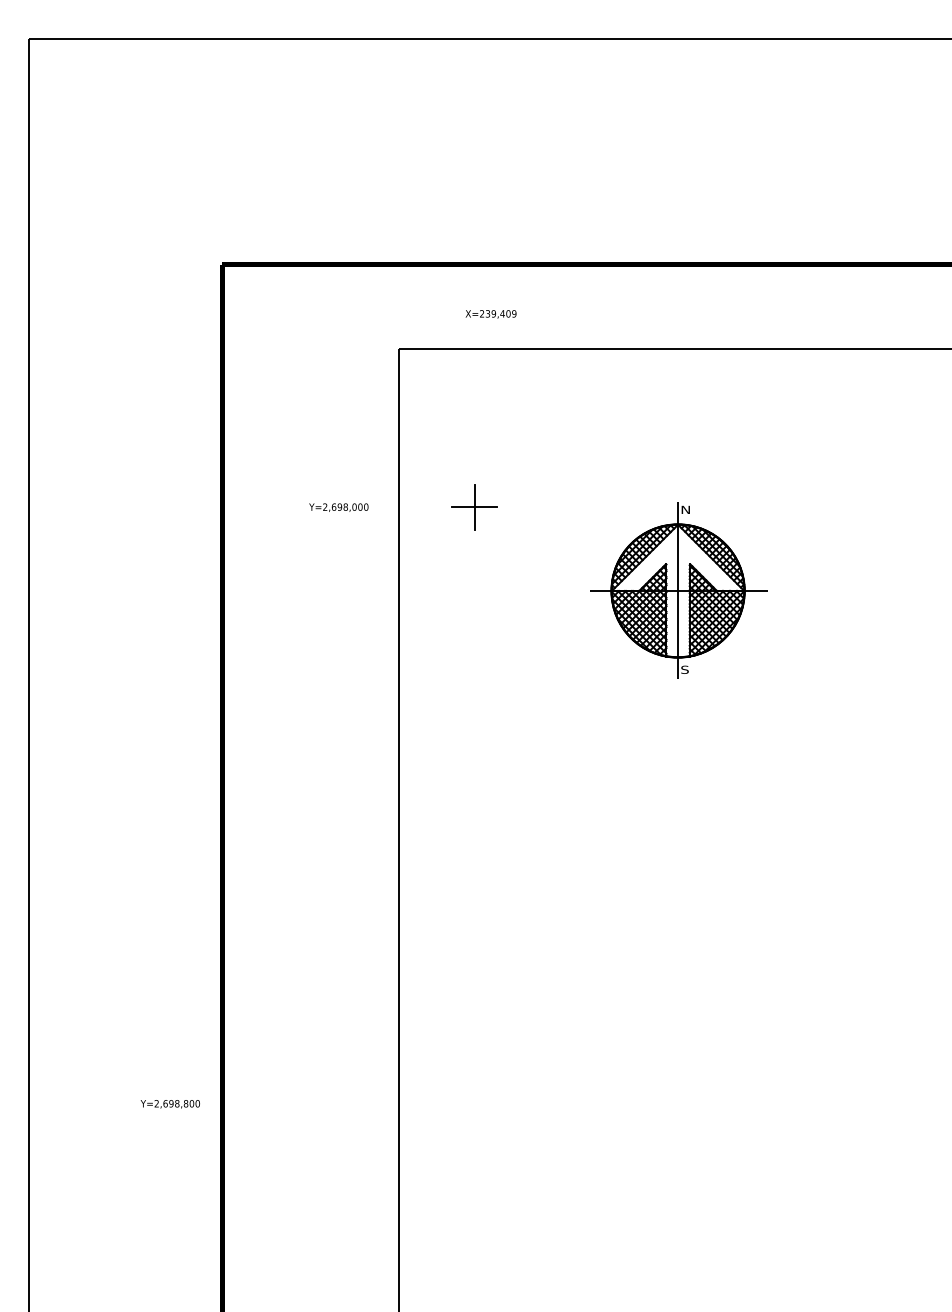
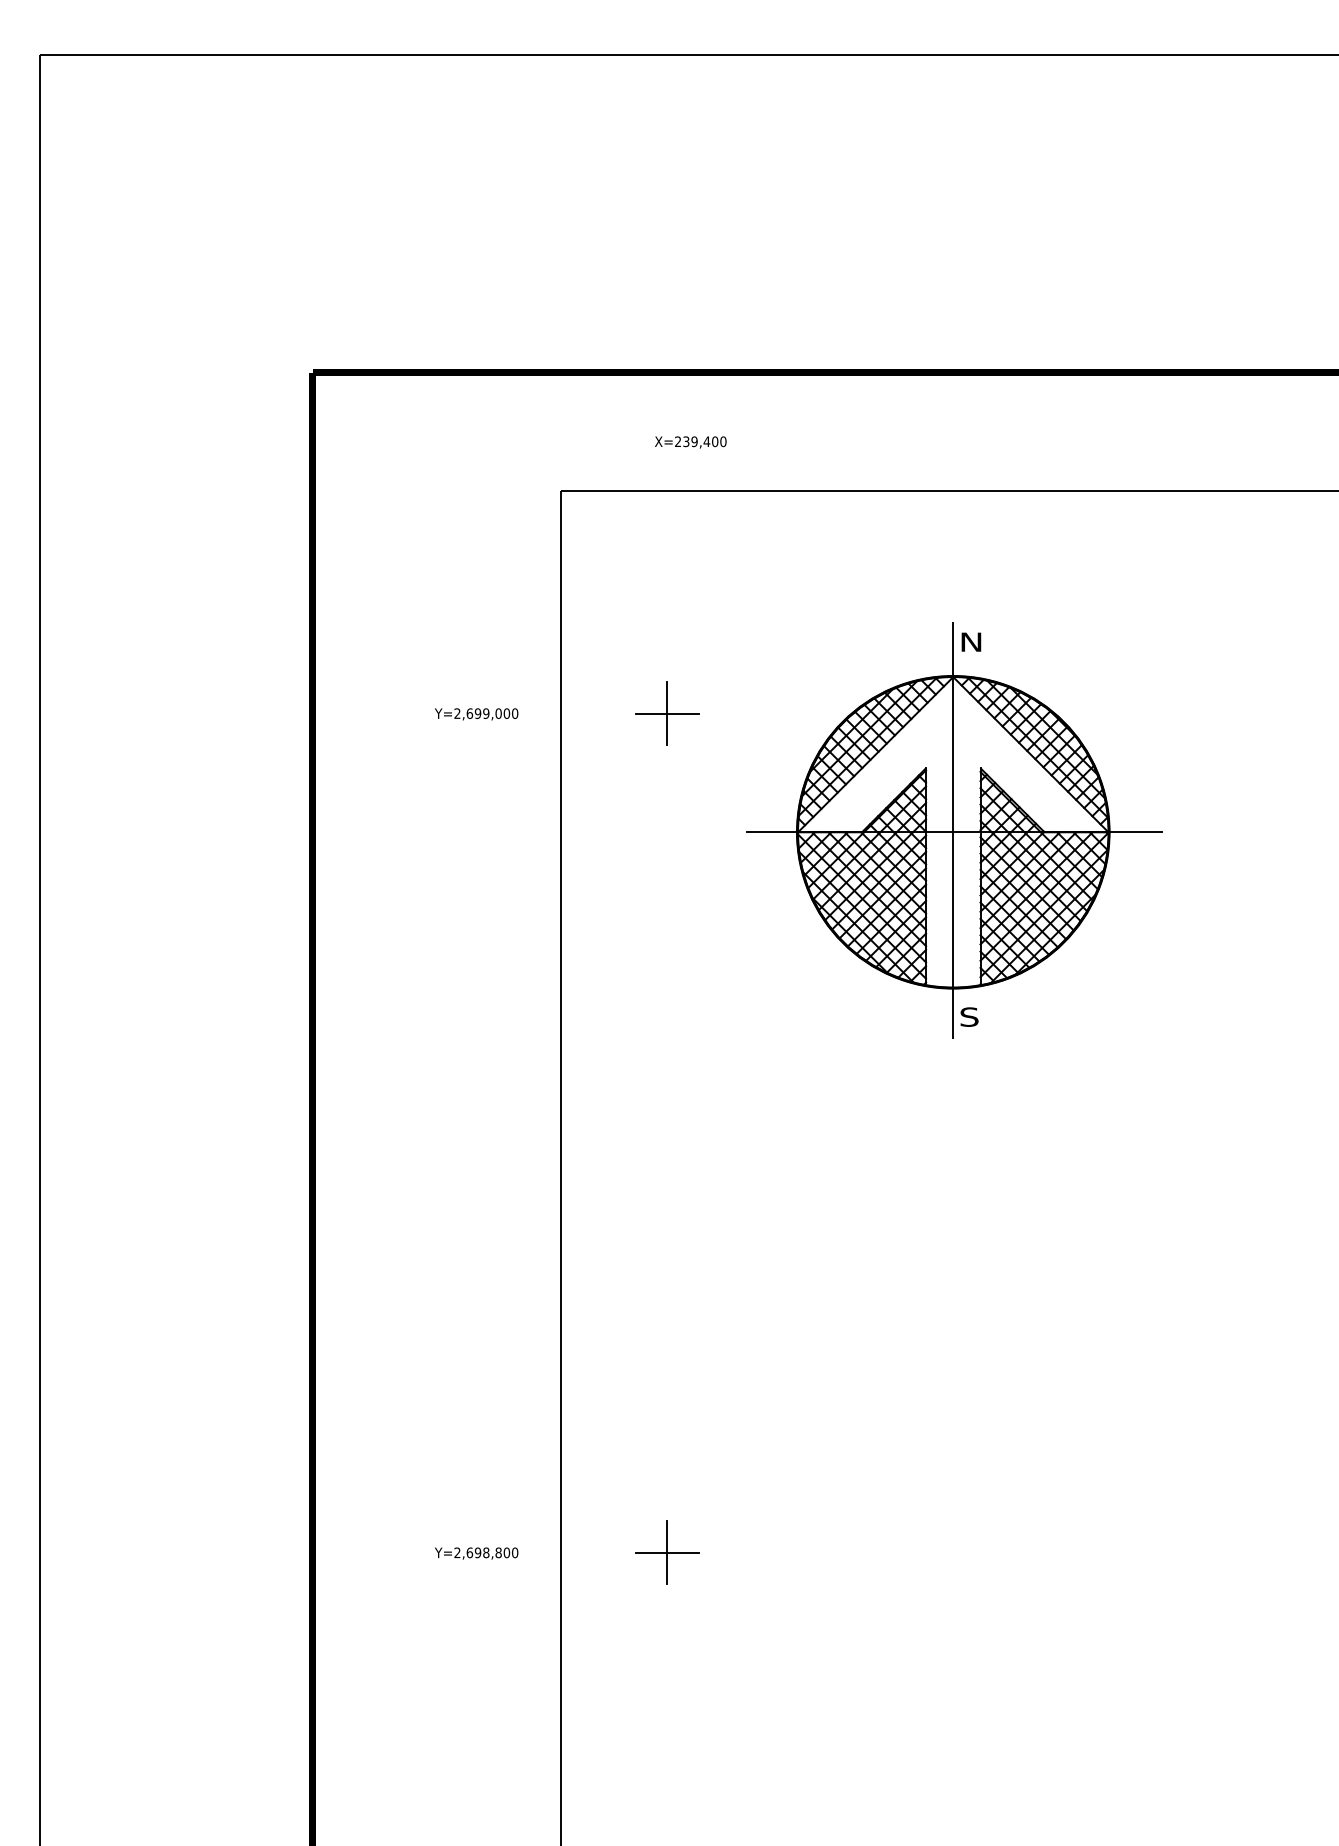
text: (514, 313) -> (723, 441), X=239,409 -> X=239,400
text: (345, 507) -> (486, 713), Y=2,698,000 -> Y=2,699,000
part: (678, 590) -> (954, 830), size x1.67
part: (474, 1103) -> (667, 1552), added
text: (170, 1104) -> (476, 1553), moved

